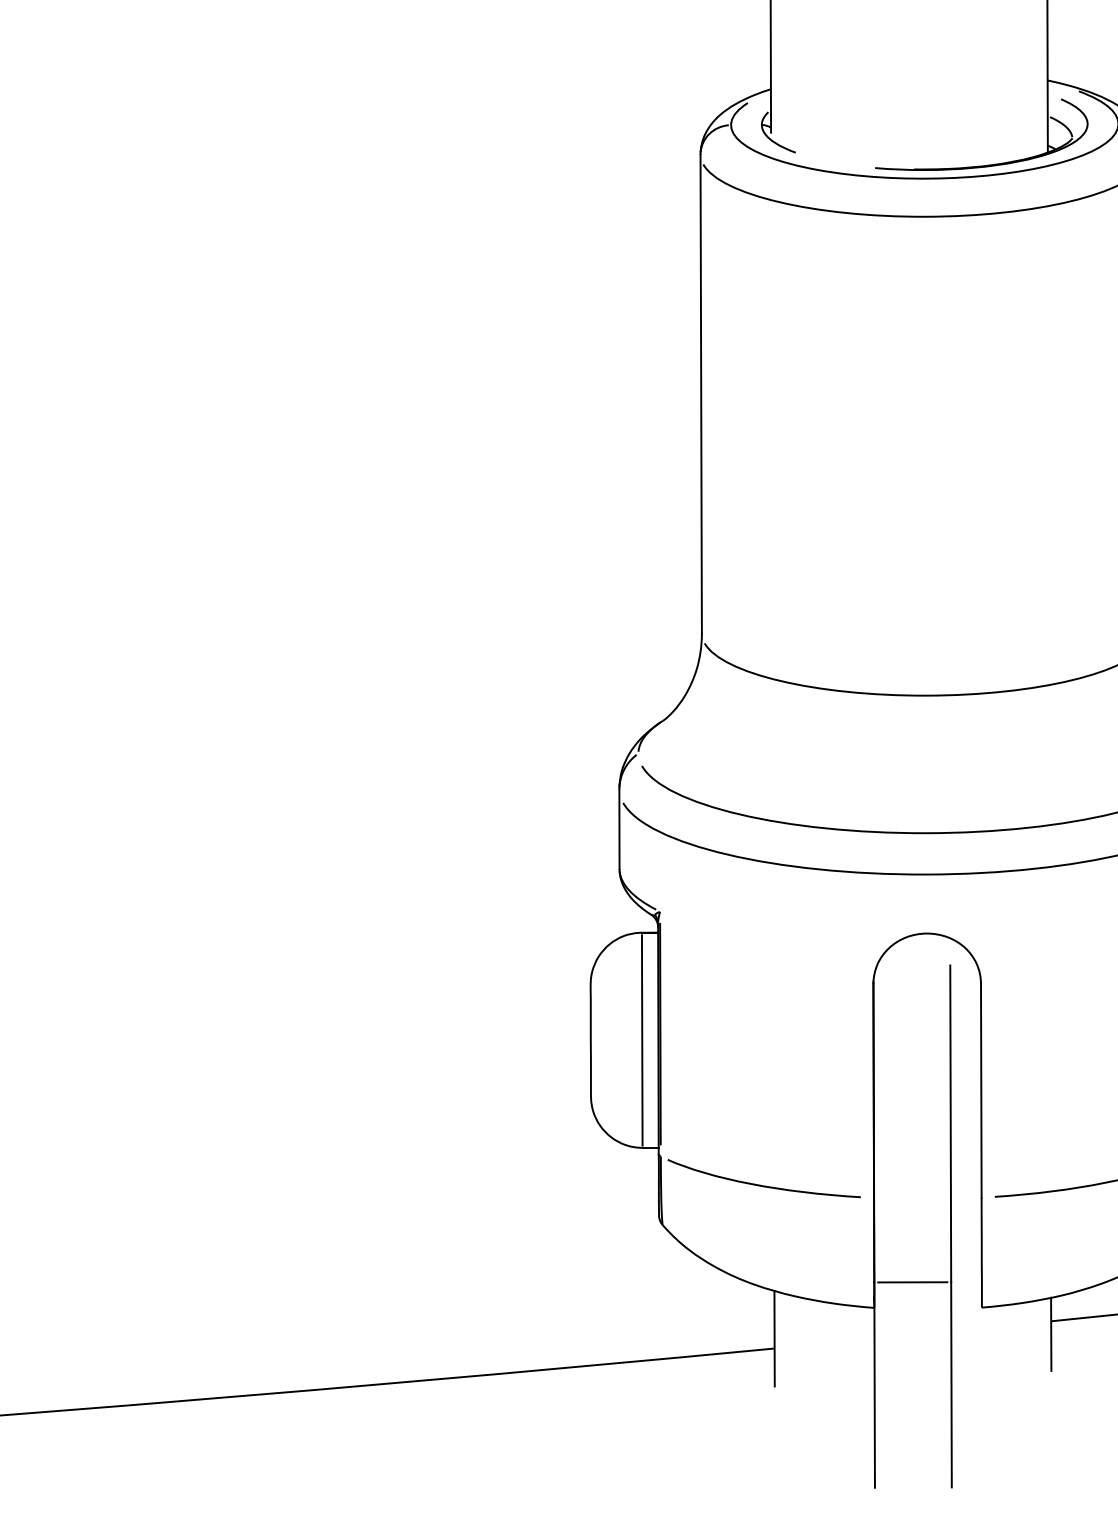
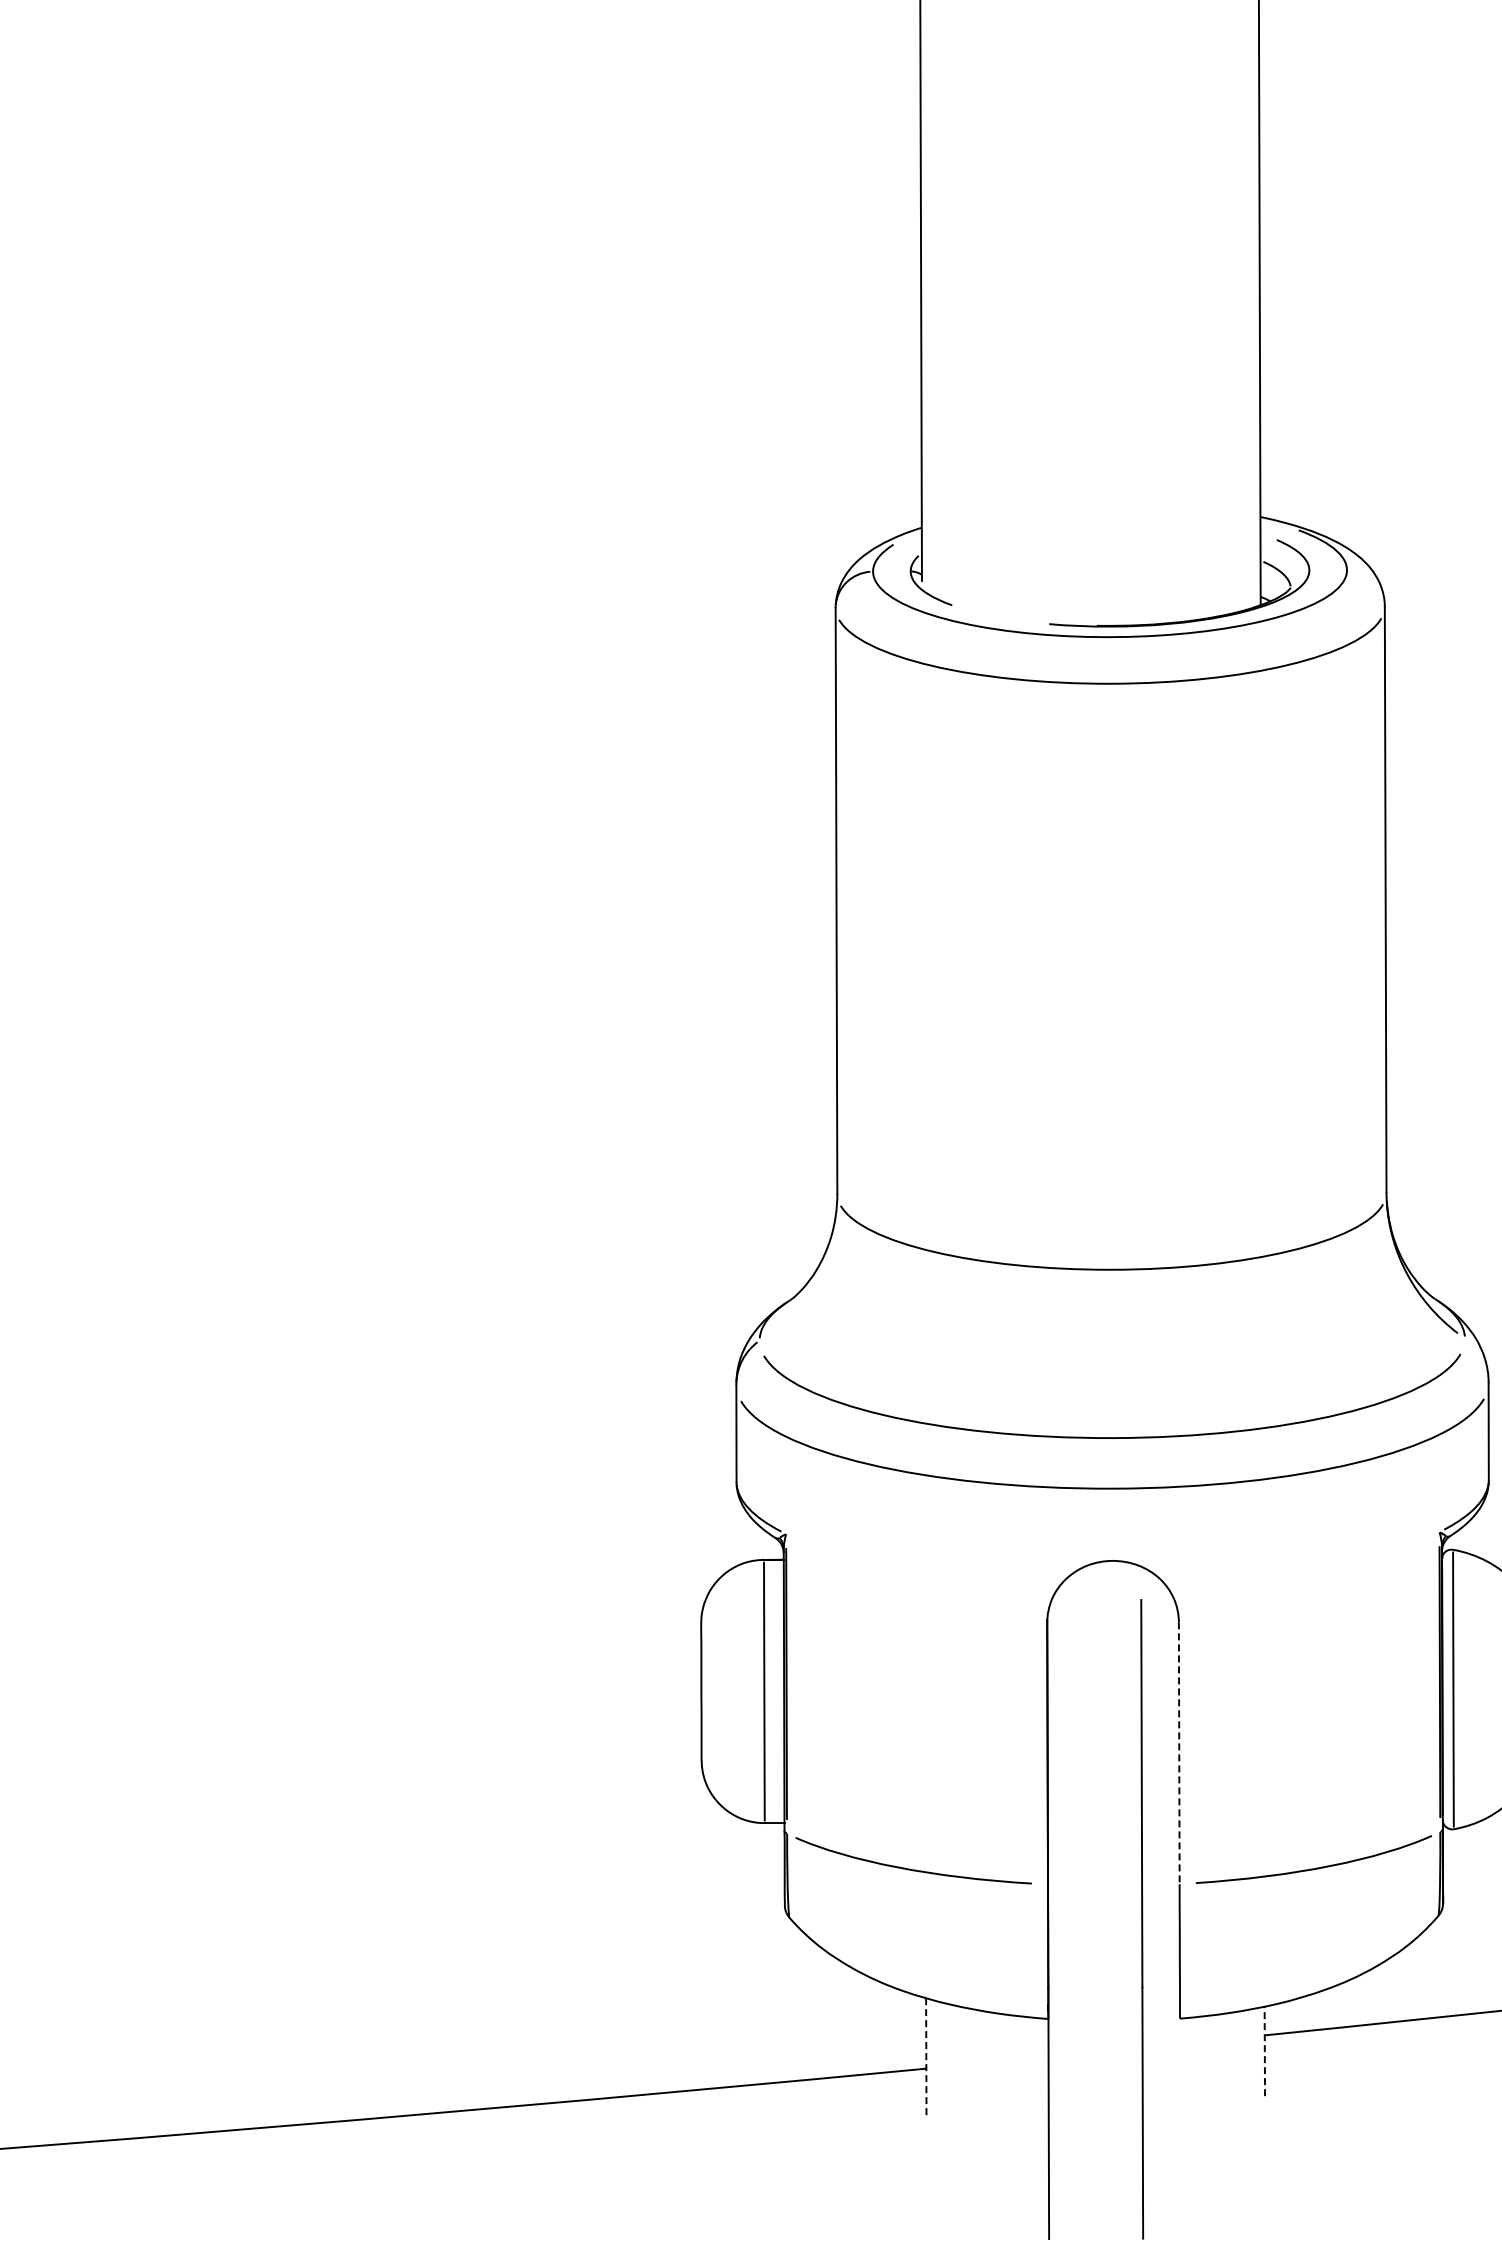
line: (981, 1090) -> (1179, 1753), solid -> dashed
line: (912, 1282) -> (1095, 1987), removed
line: (1050, 1334) -> (1264, 2051), solid -> dashed
line: (774, 1338) -> (926, 2056), solid -> dashed

